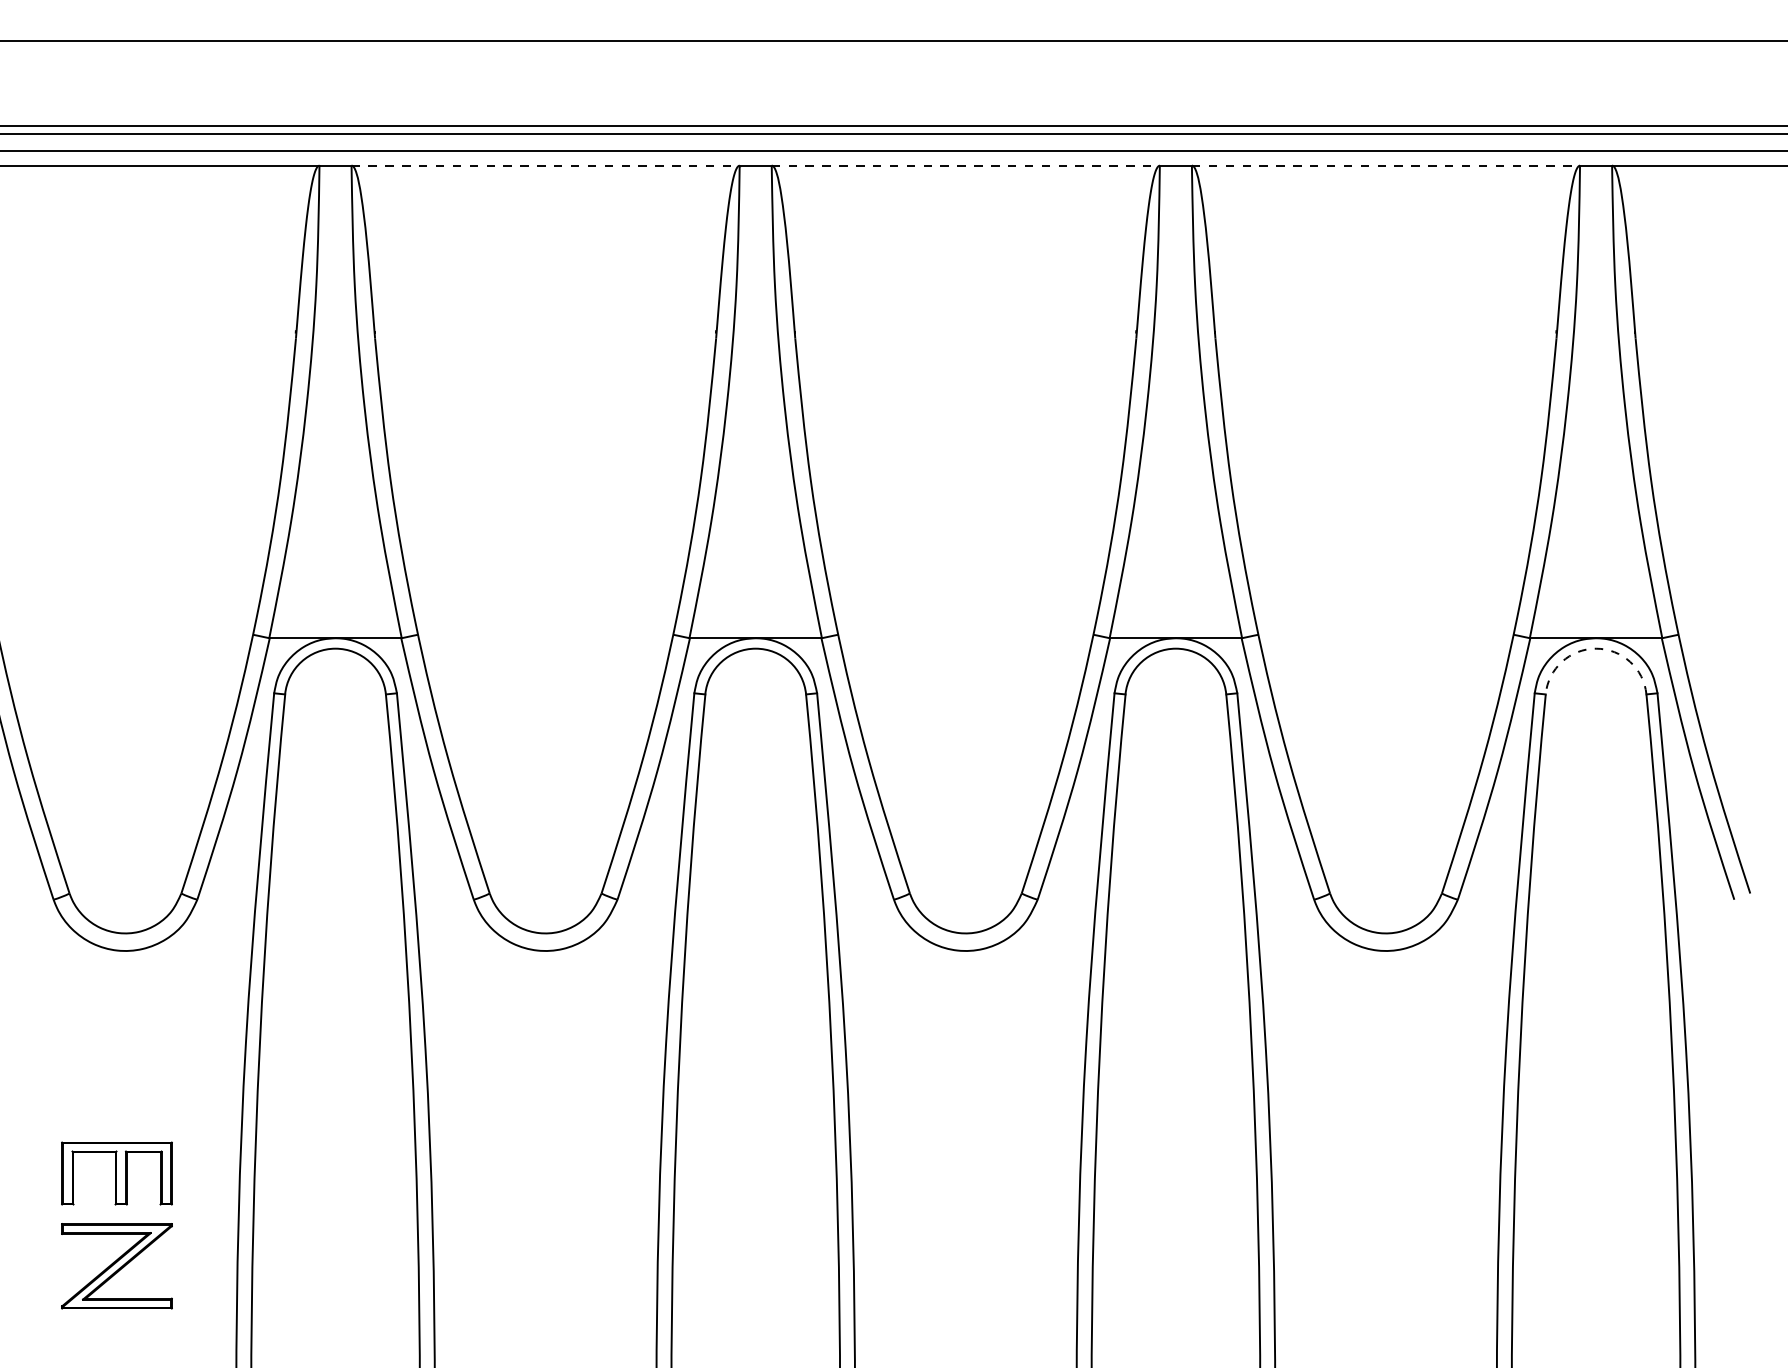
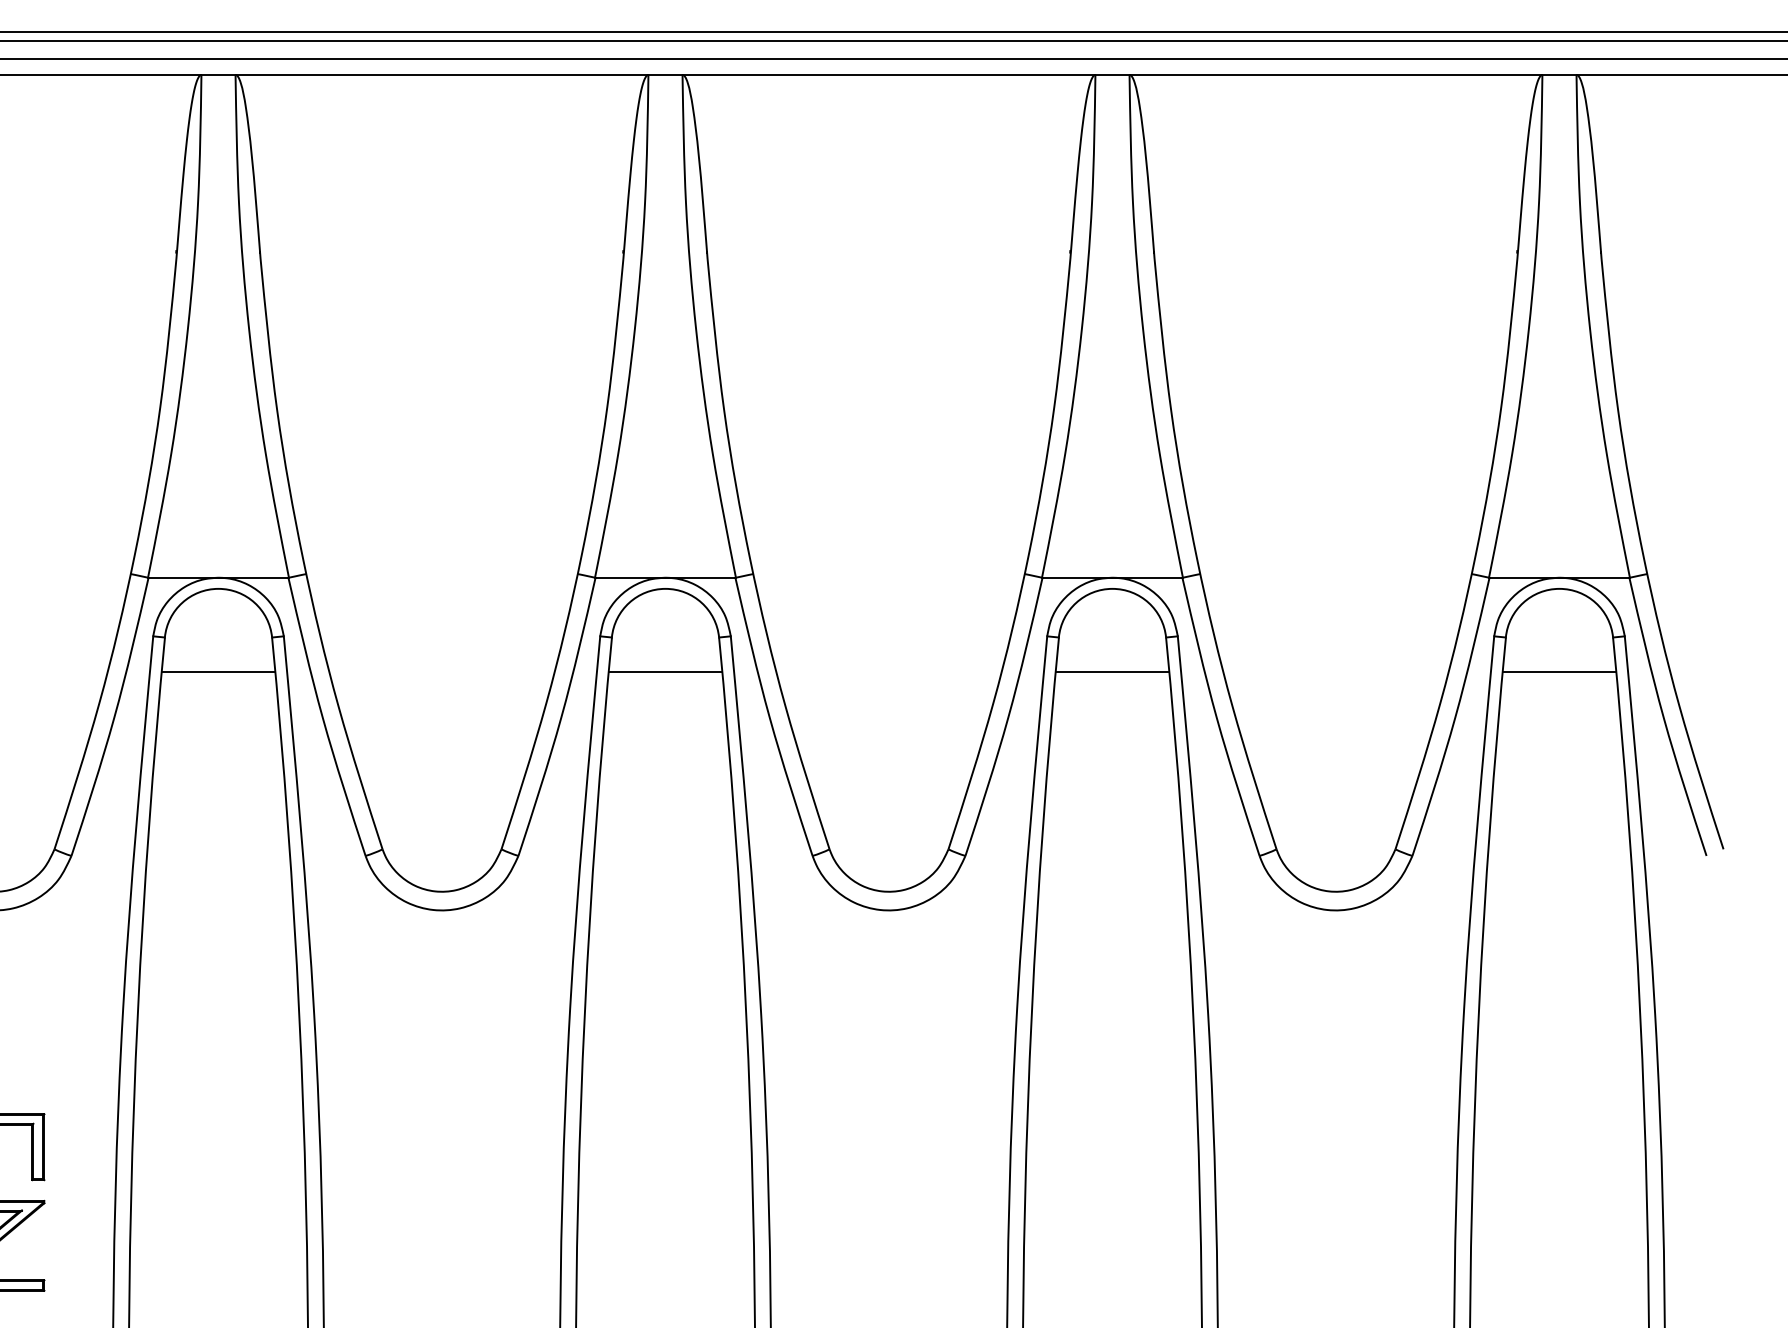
line: (546, 165) -> (442, 74), dashed -> solid
line: (966, 165) -> (889, 74), dashed -> solid
line: (1386, 165) -> (1336, 74), dashed -> solid
arc: (1596, 648) -> (1559, 588), dashed -> solid
line: (335, 727) -> (218, 672), added
line: (755, 727) -> (665, 672), added
line: (1175, 727) -> (1112, 672), added
line: (1595, 727) -> (1558, 672), added

